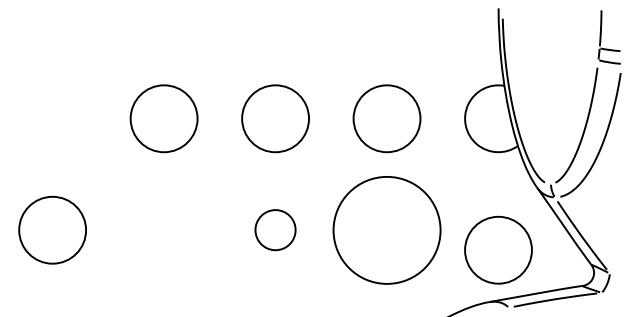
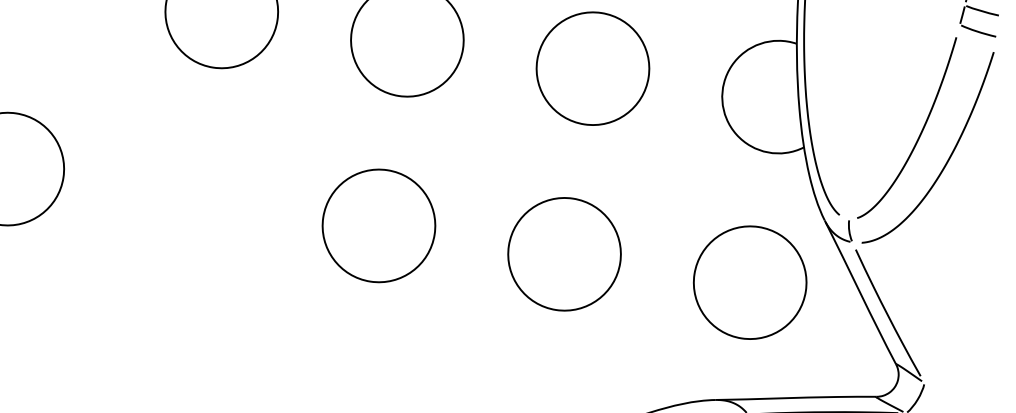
circle: (275, 229) -> (379, 224), size x1.67
circle: (386, 229) -> (563, 252), size x0.62
circle: (498, 249) -> (750, 281), moved

